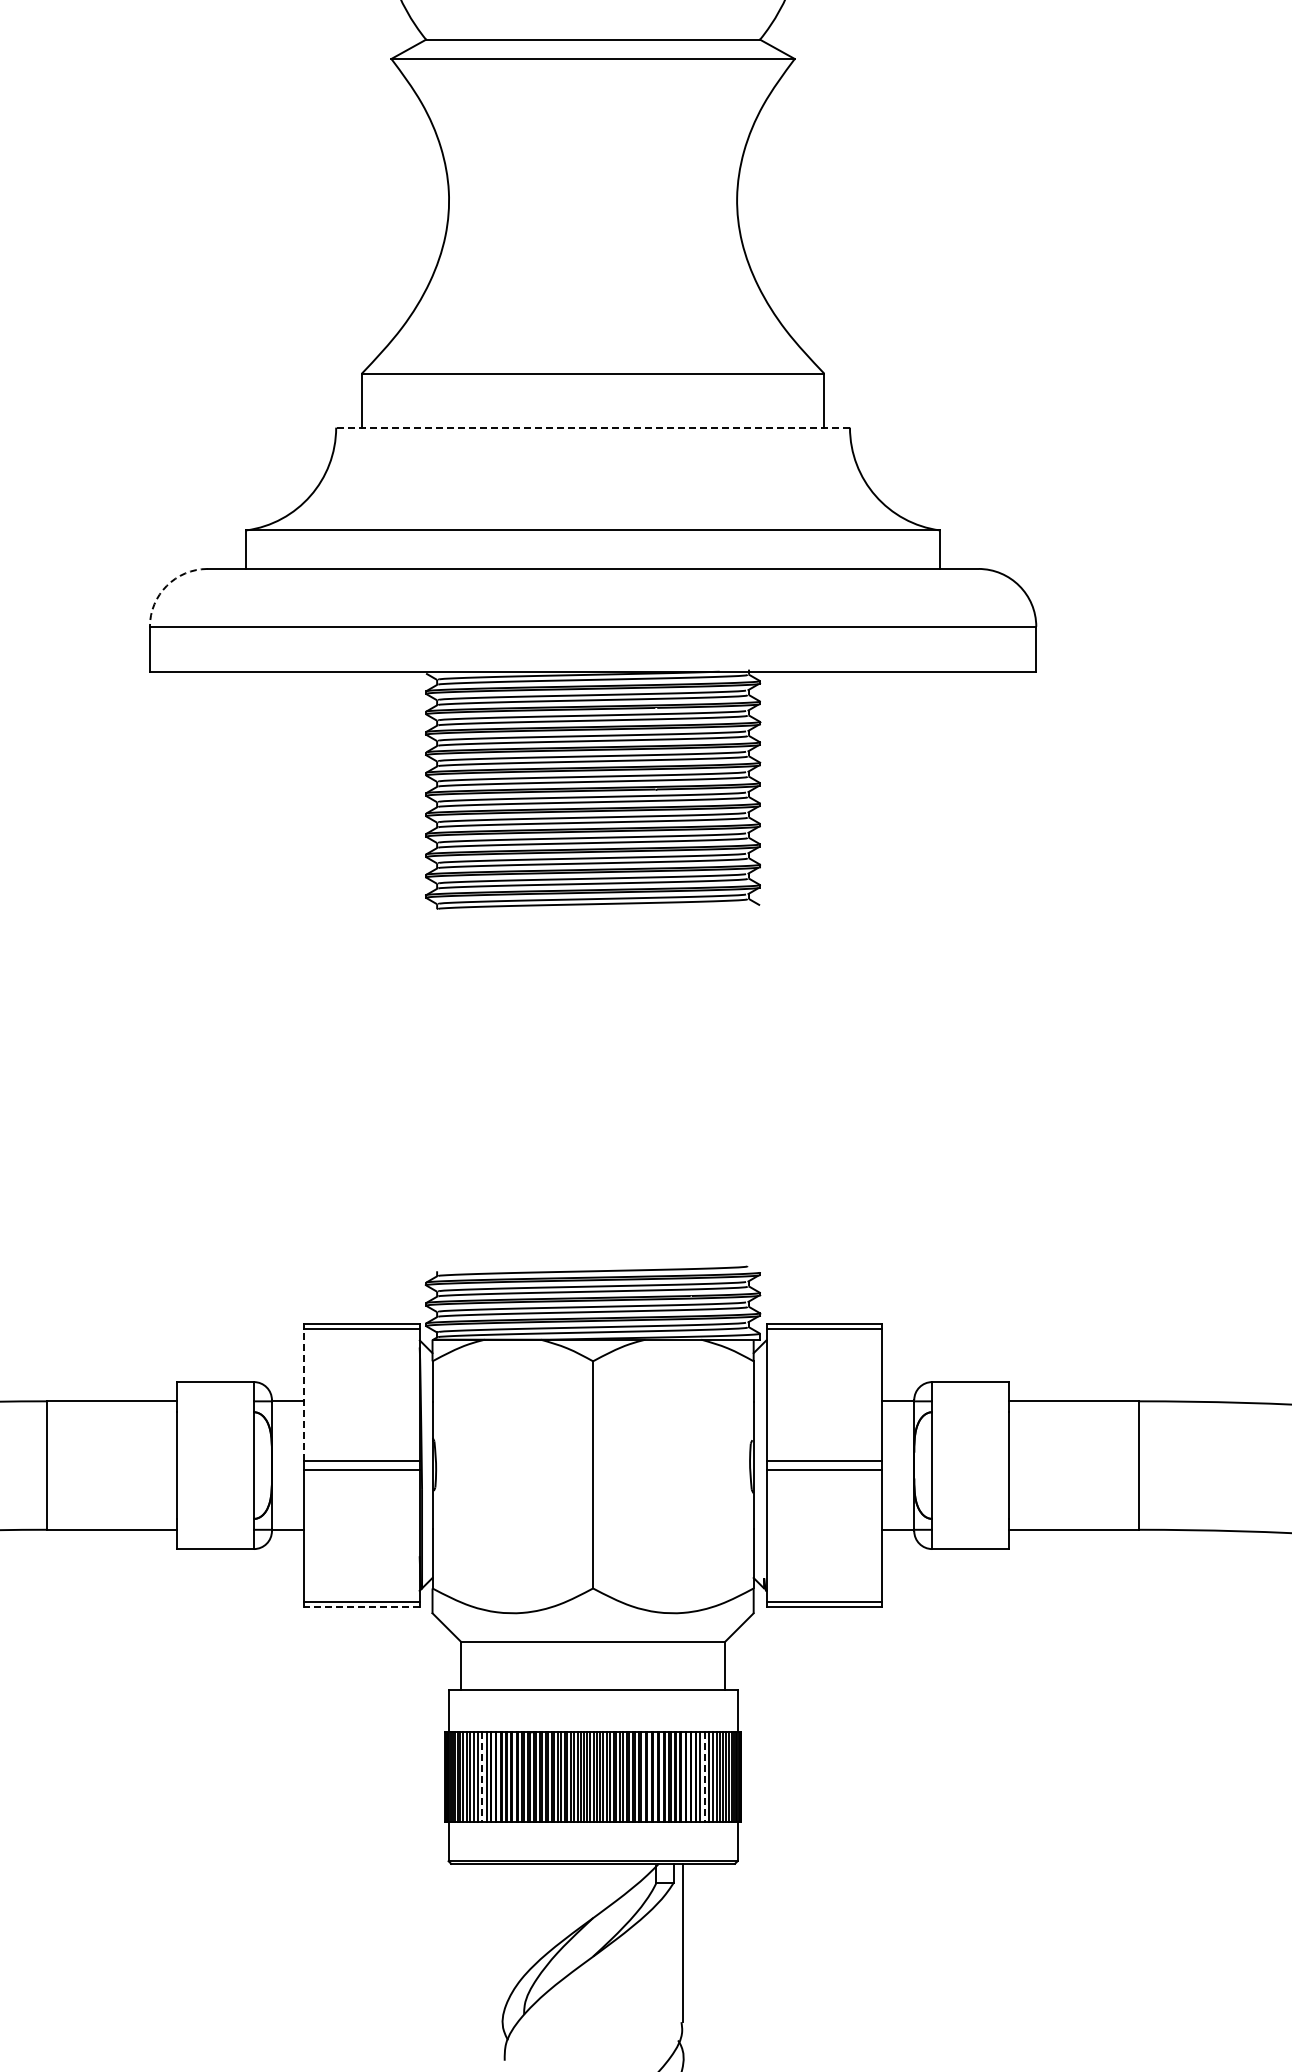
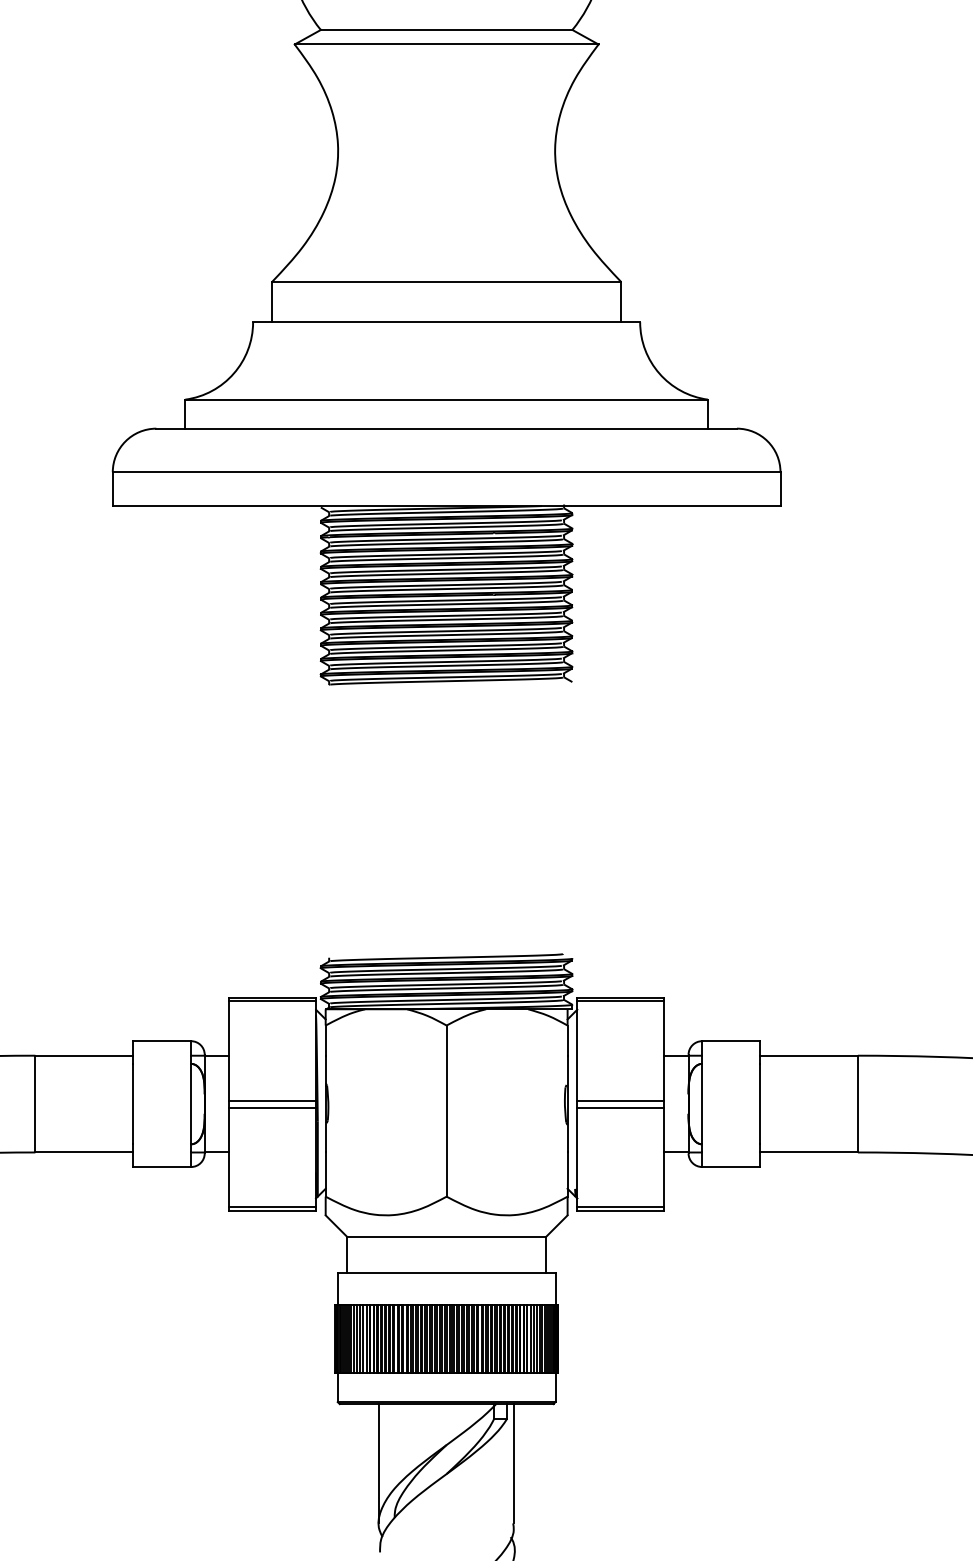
line: (593, 427) -> (446, 322), dashed -> solid
arc: (166, 585) -> (125, 441), dashed -> solid
line: (304, 1394) -> (229, 1050), dashed -> solid
line: (361, 1606) -> (272, 1210), dashed -> solid
line: (482, 1777) -> (363, 1339), dashed -> solid
line: (704, 1777) -> (530, 1339), dashed -> solid
line: (503, 1942) -> (379, 1463), added

